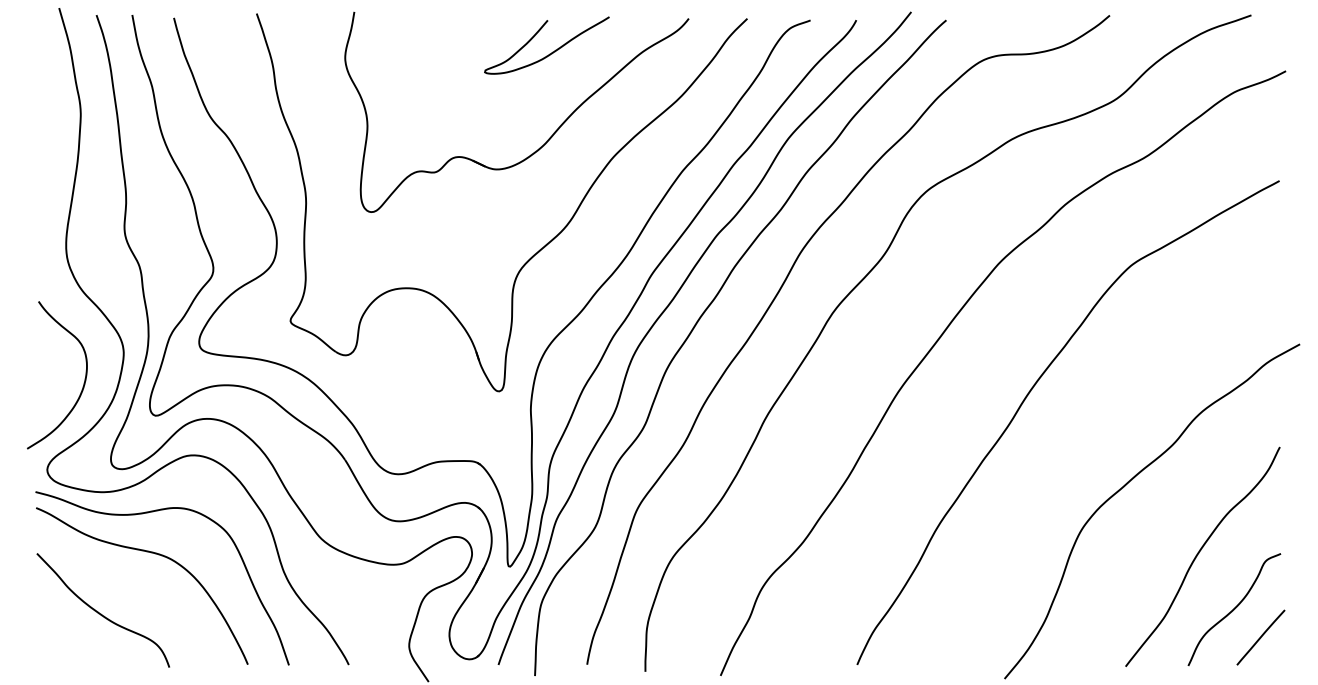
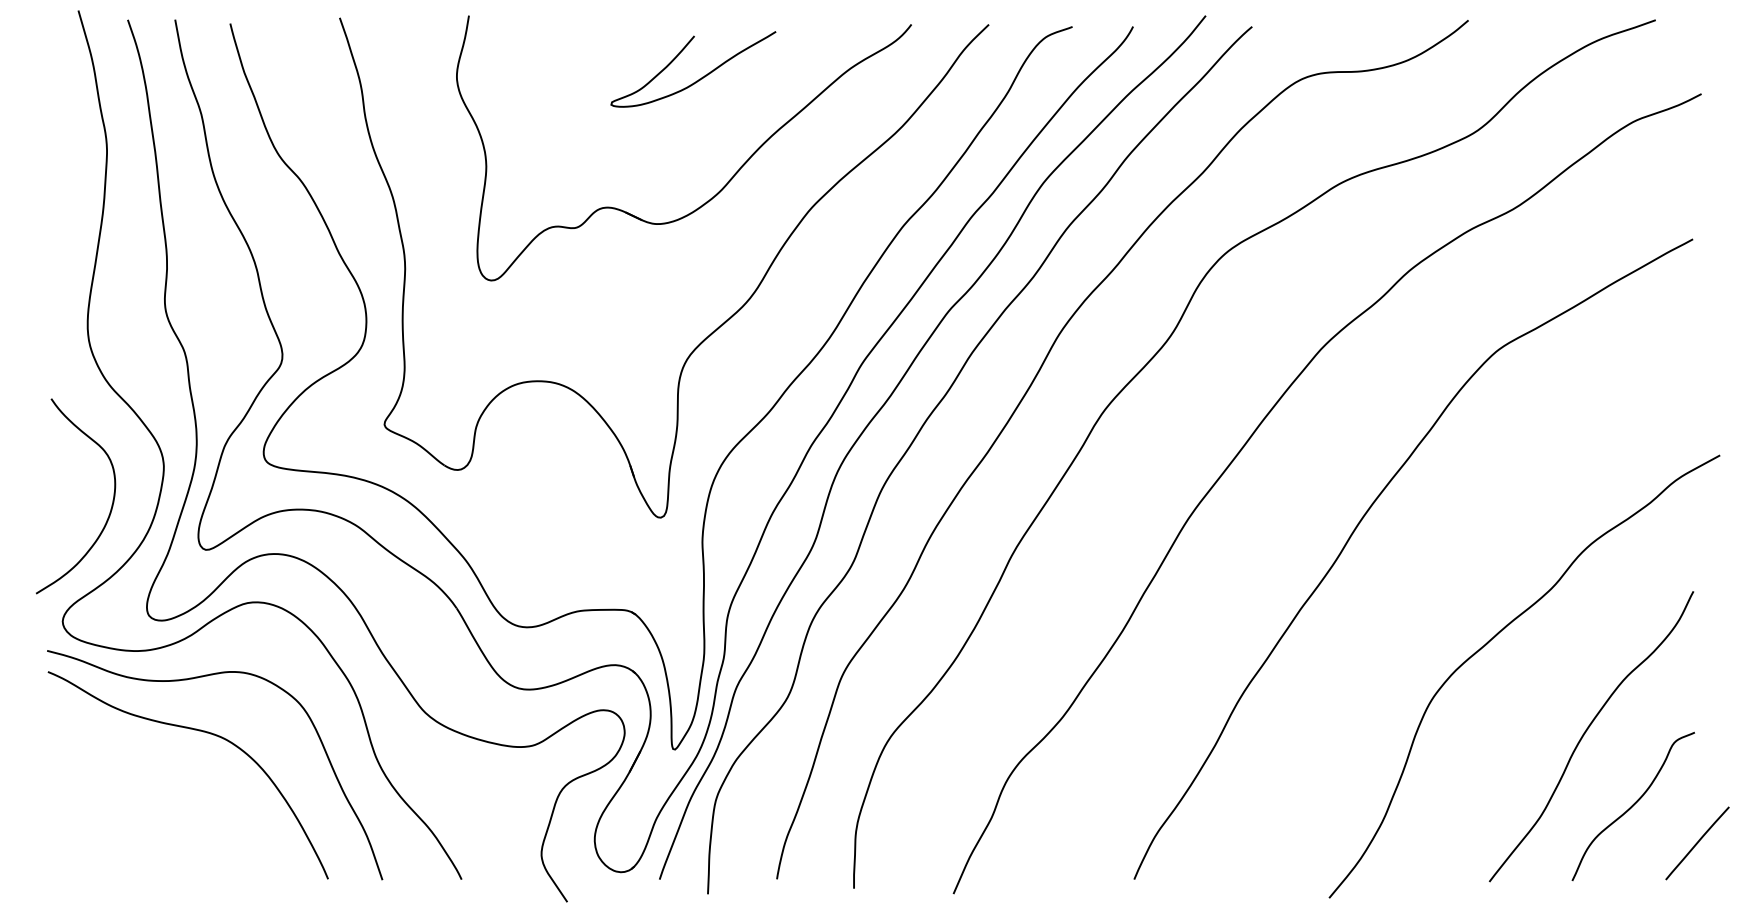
curve: (552, 51) -> (700, 77), moved
curve: (101, 613) -> (134, 811), removed
line: (1260, 637) -> (1696, 843), moved

